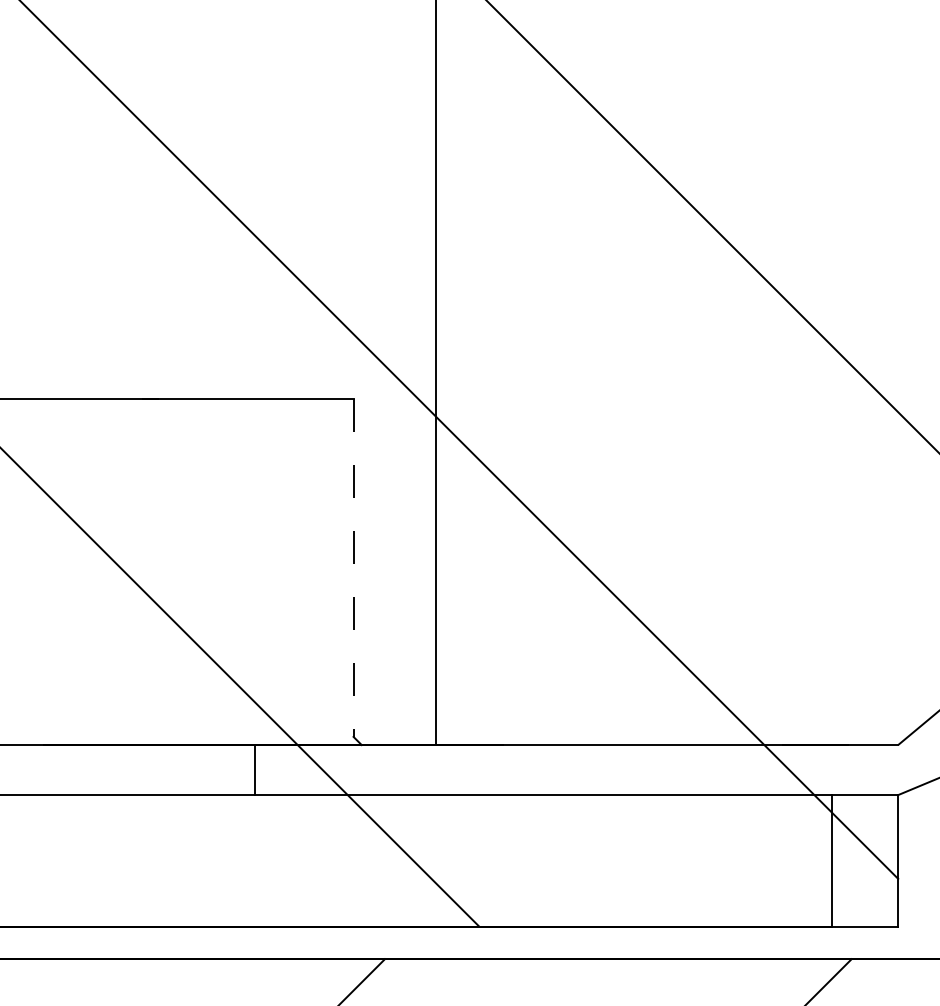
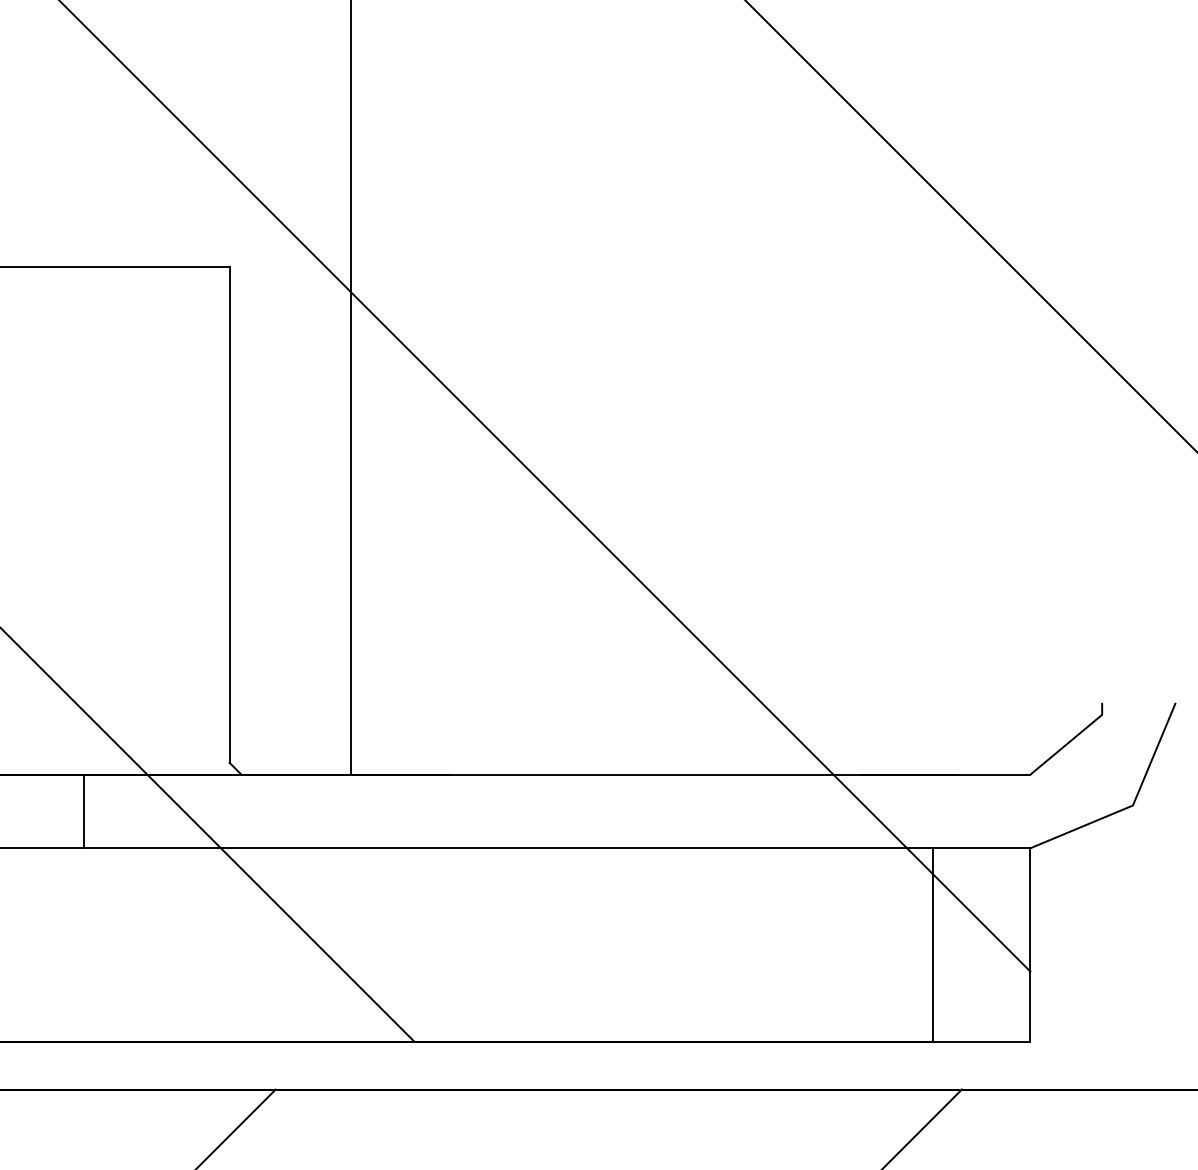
line: (353, 568) -> (229, 515), dashed -> solid

